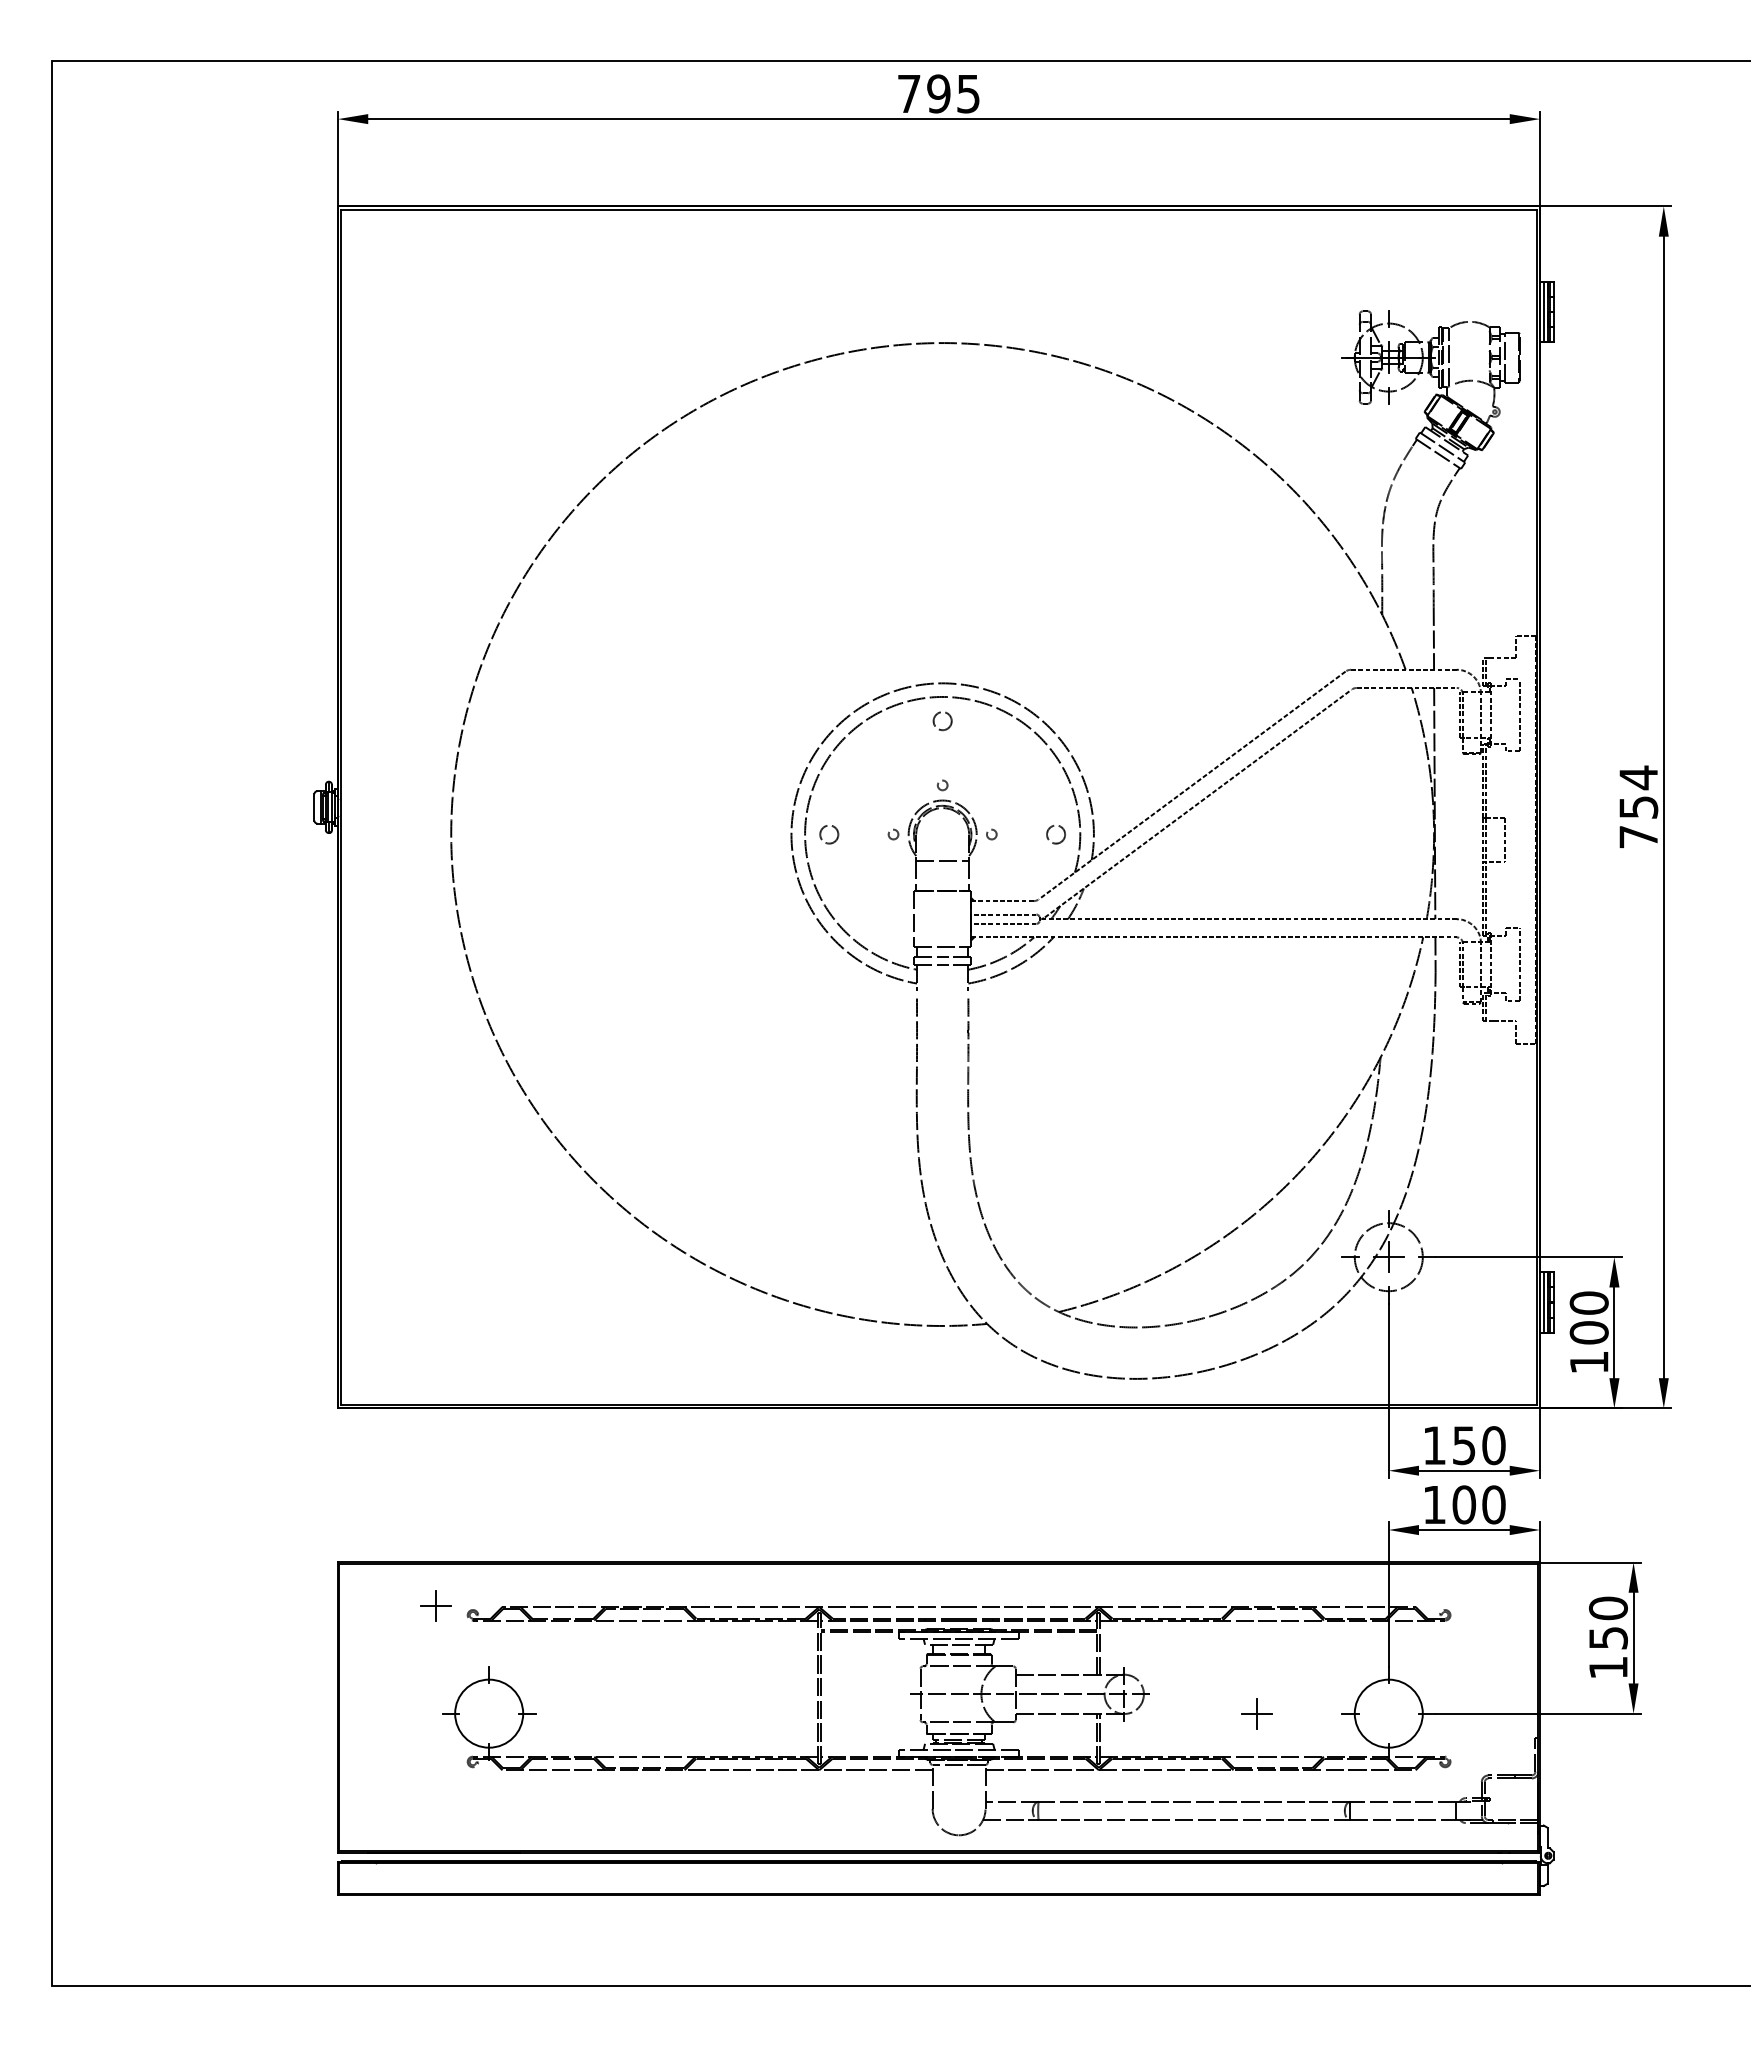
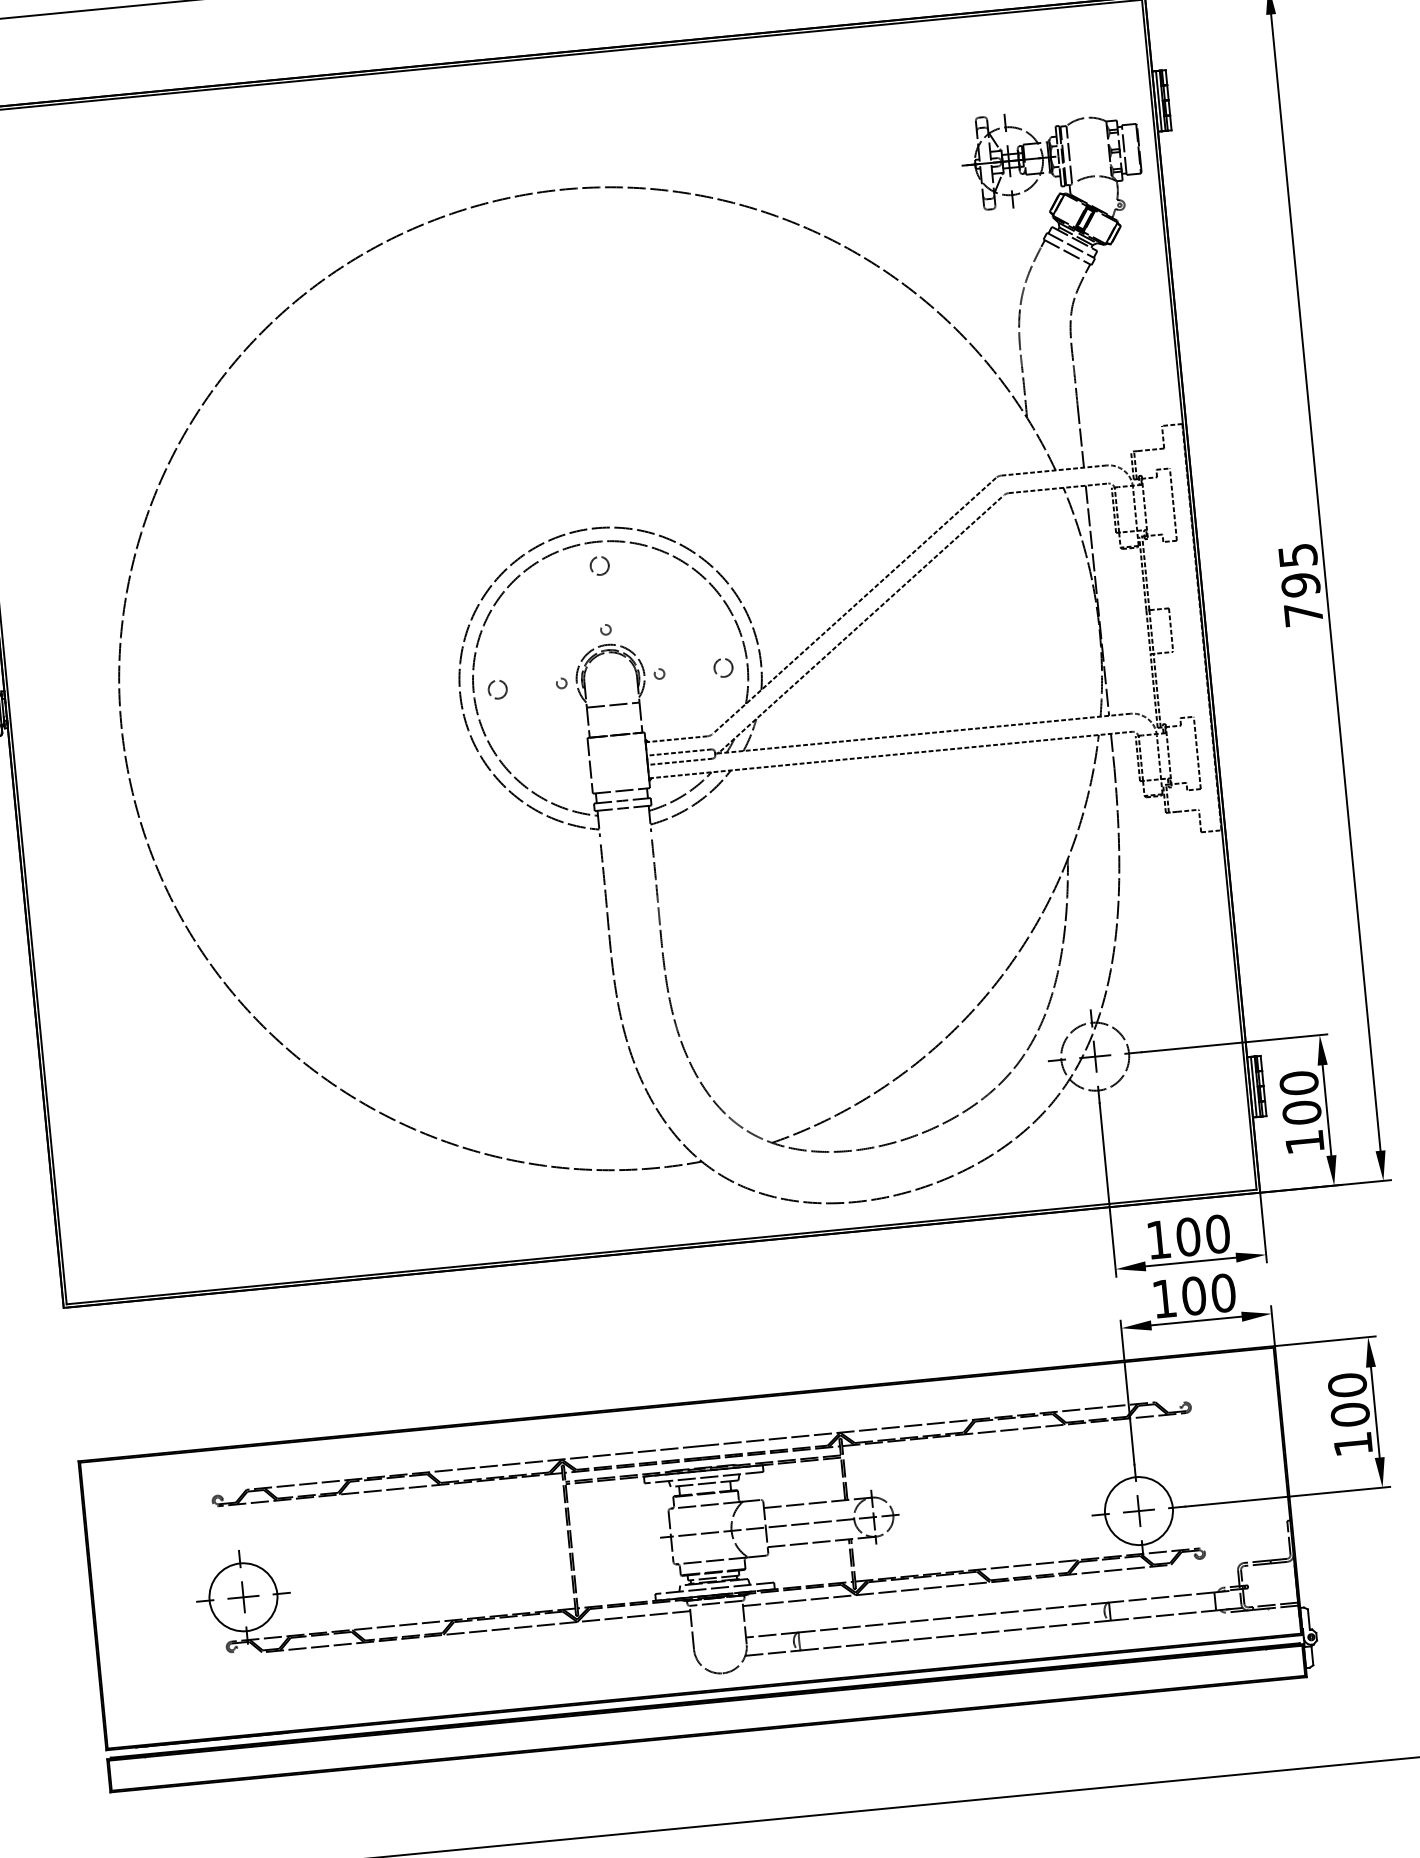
text: (1638, 792) -> (1299, 570), 754 -> 795
text: (1464, 1445) -> (1188, 1236), 150 -> 100
part: (435, 1605) -> (242, 1597), moved
text: (1608, 1637) -> (1350, 1414), 150 -> 100
part: (1256, 1713) -> (1138, 1510), moved

